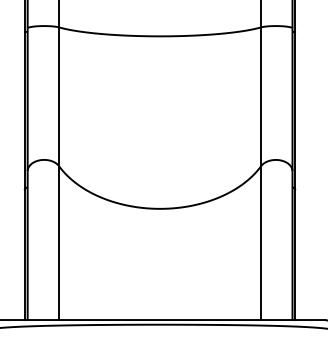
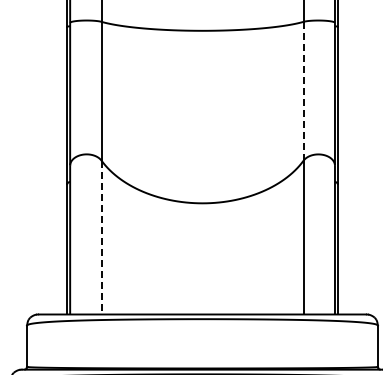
line: (261, 96) -> (303, 90), solid -> dashed
line: (59, 243) -> (101, 237), solid -> dashed

